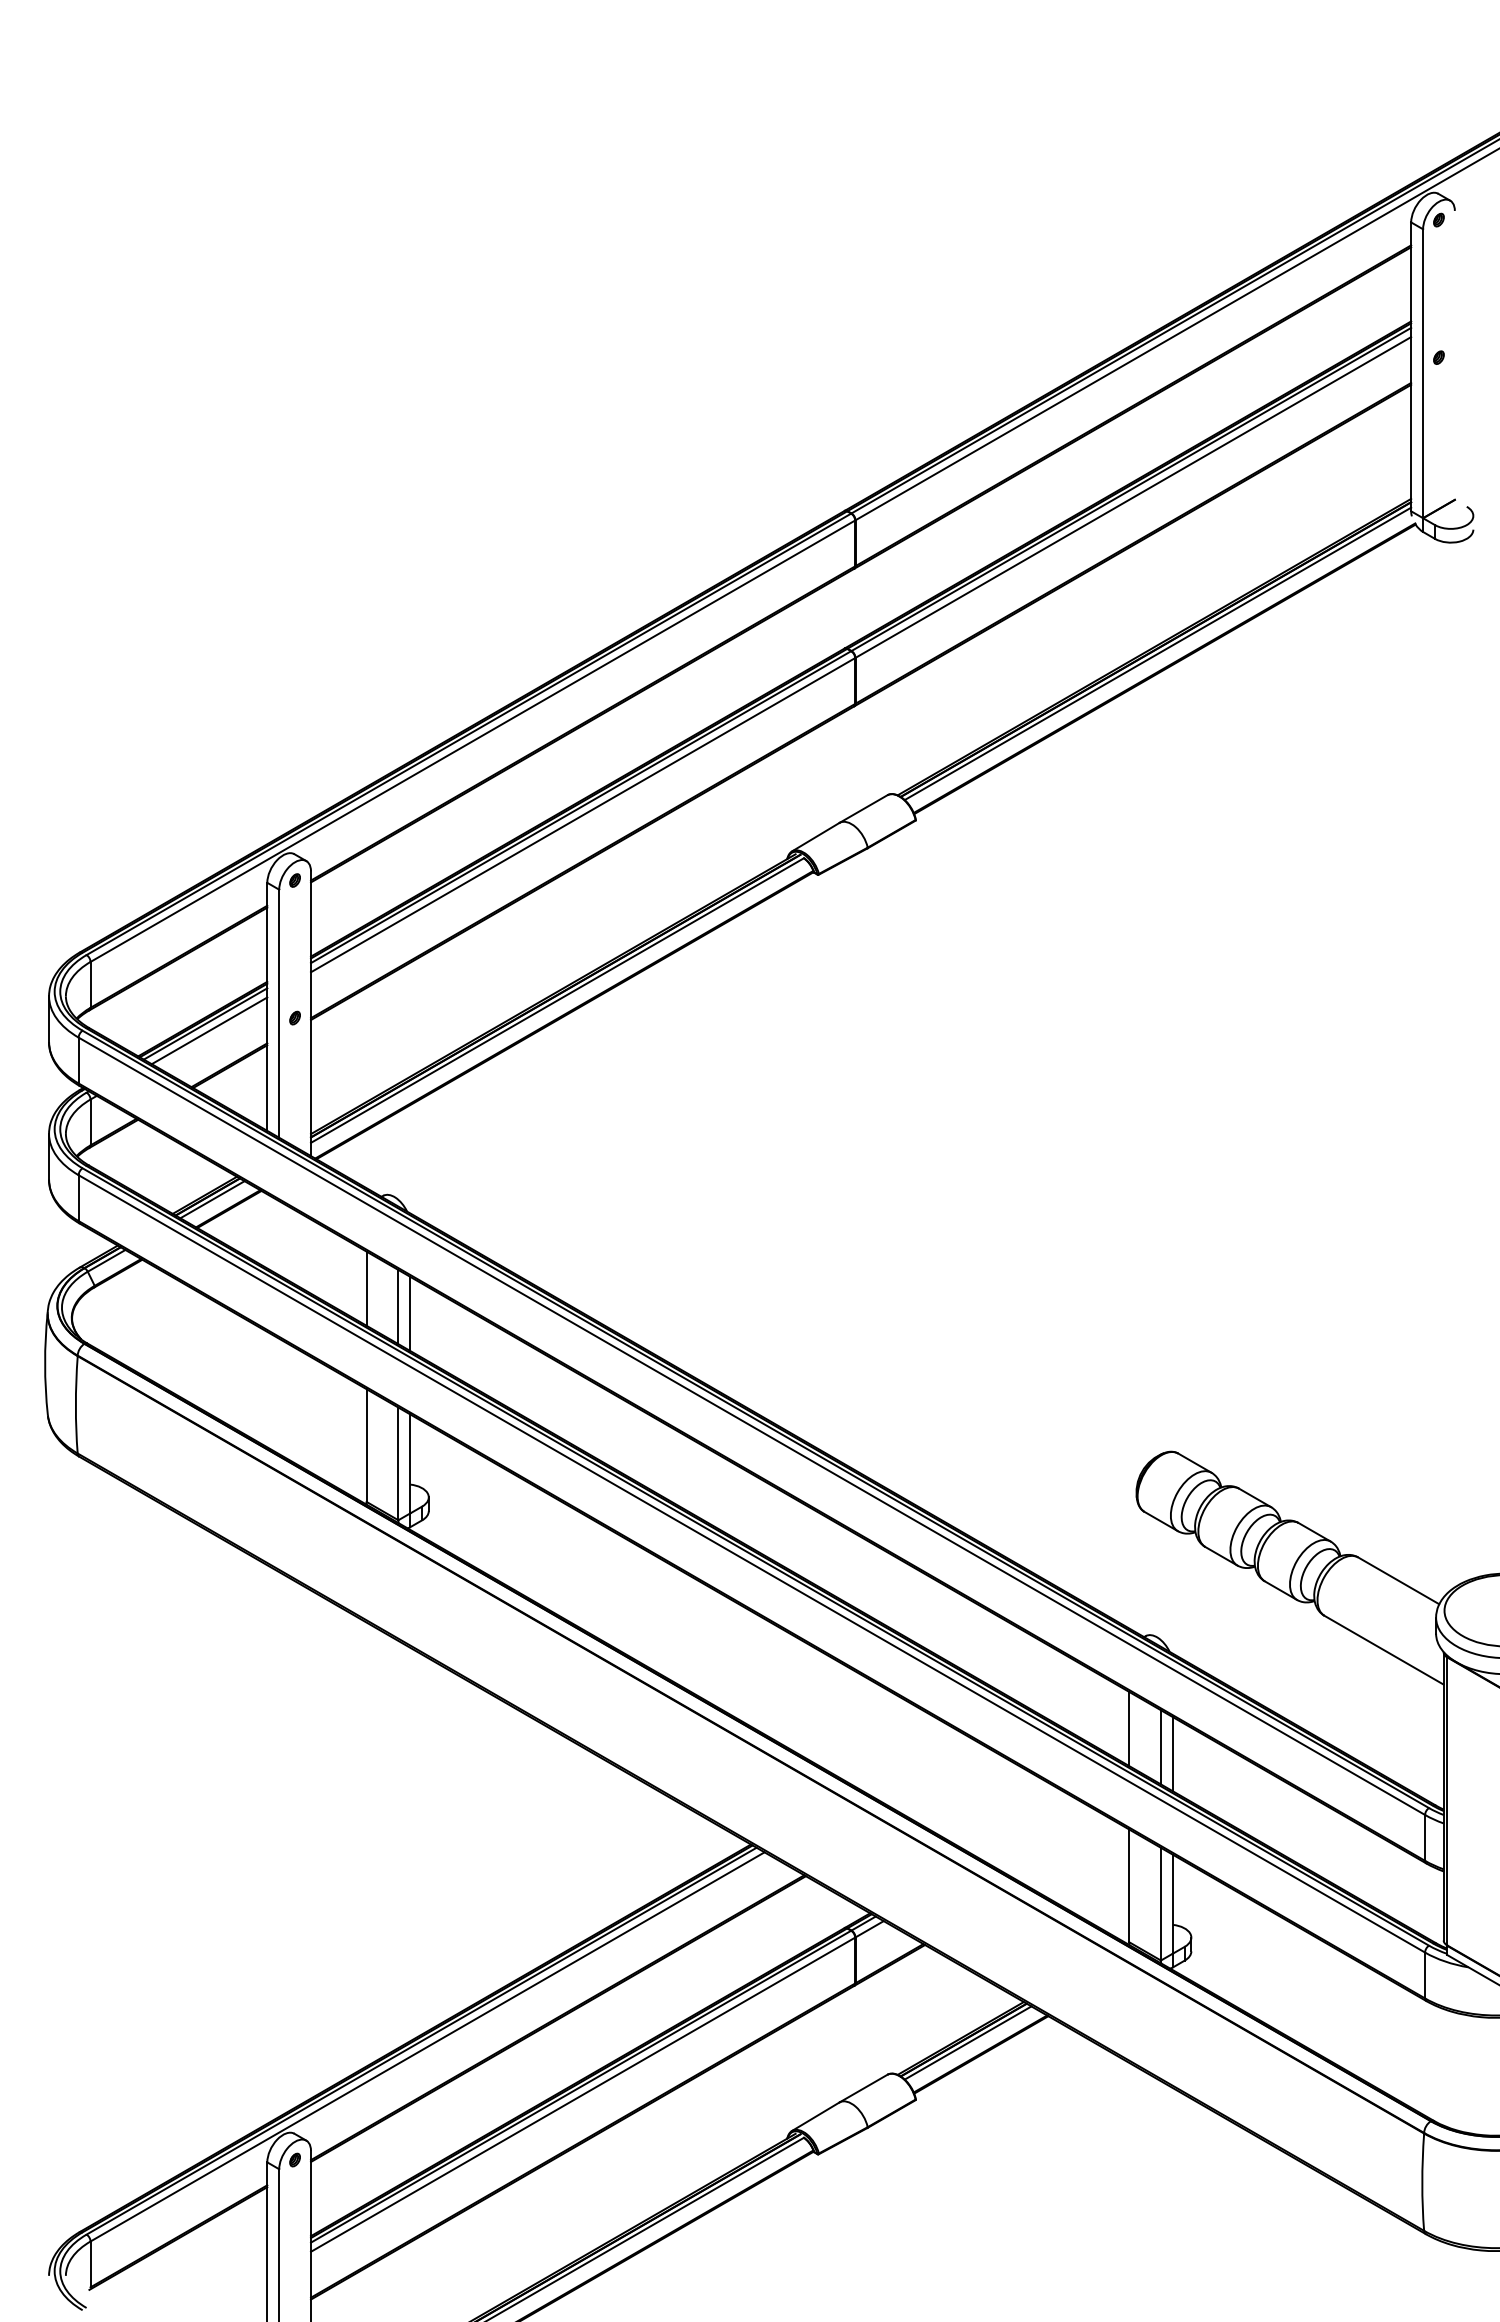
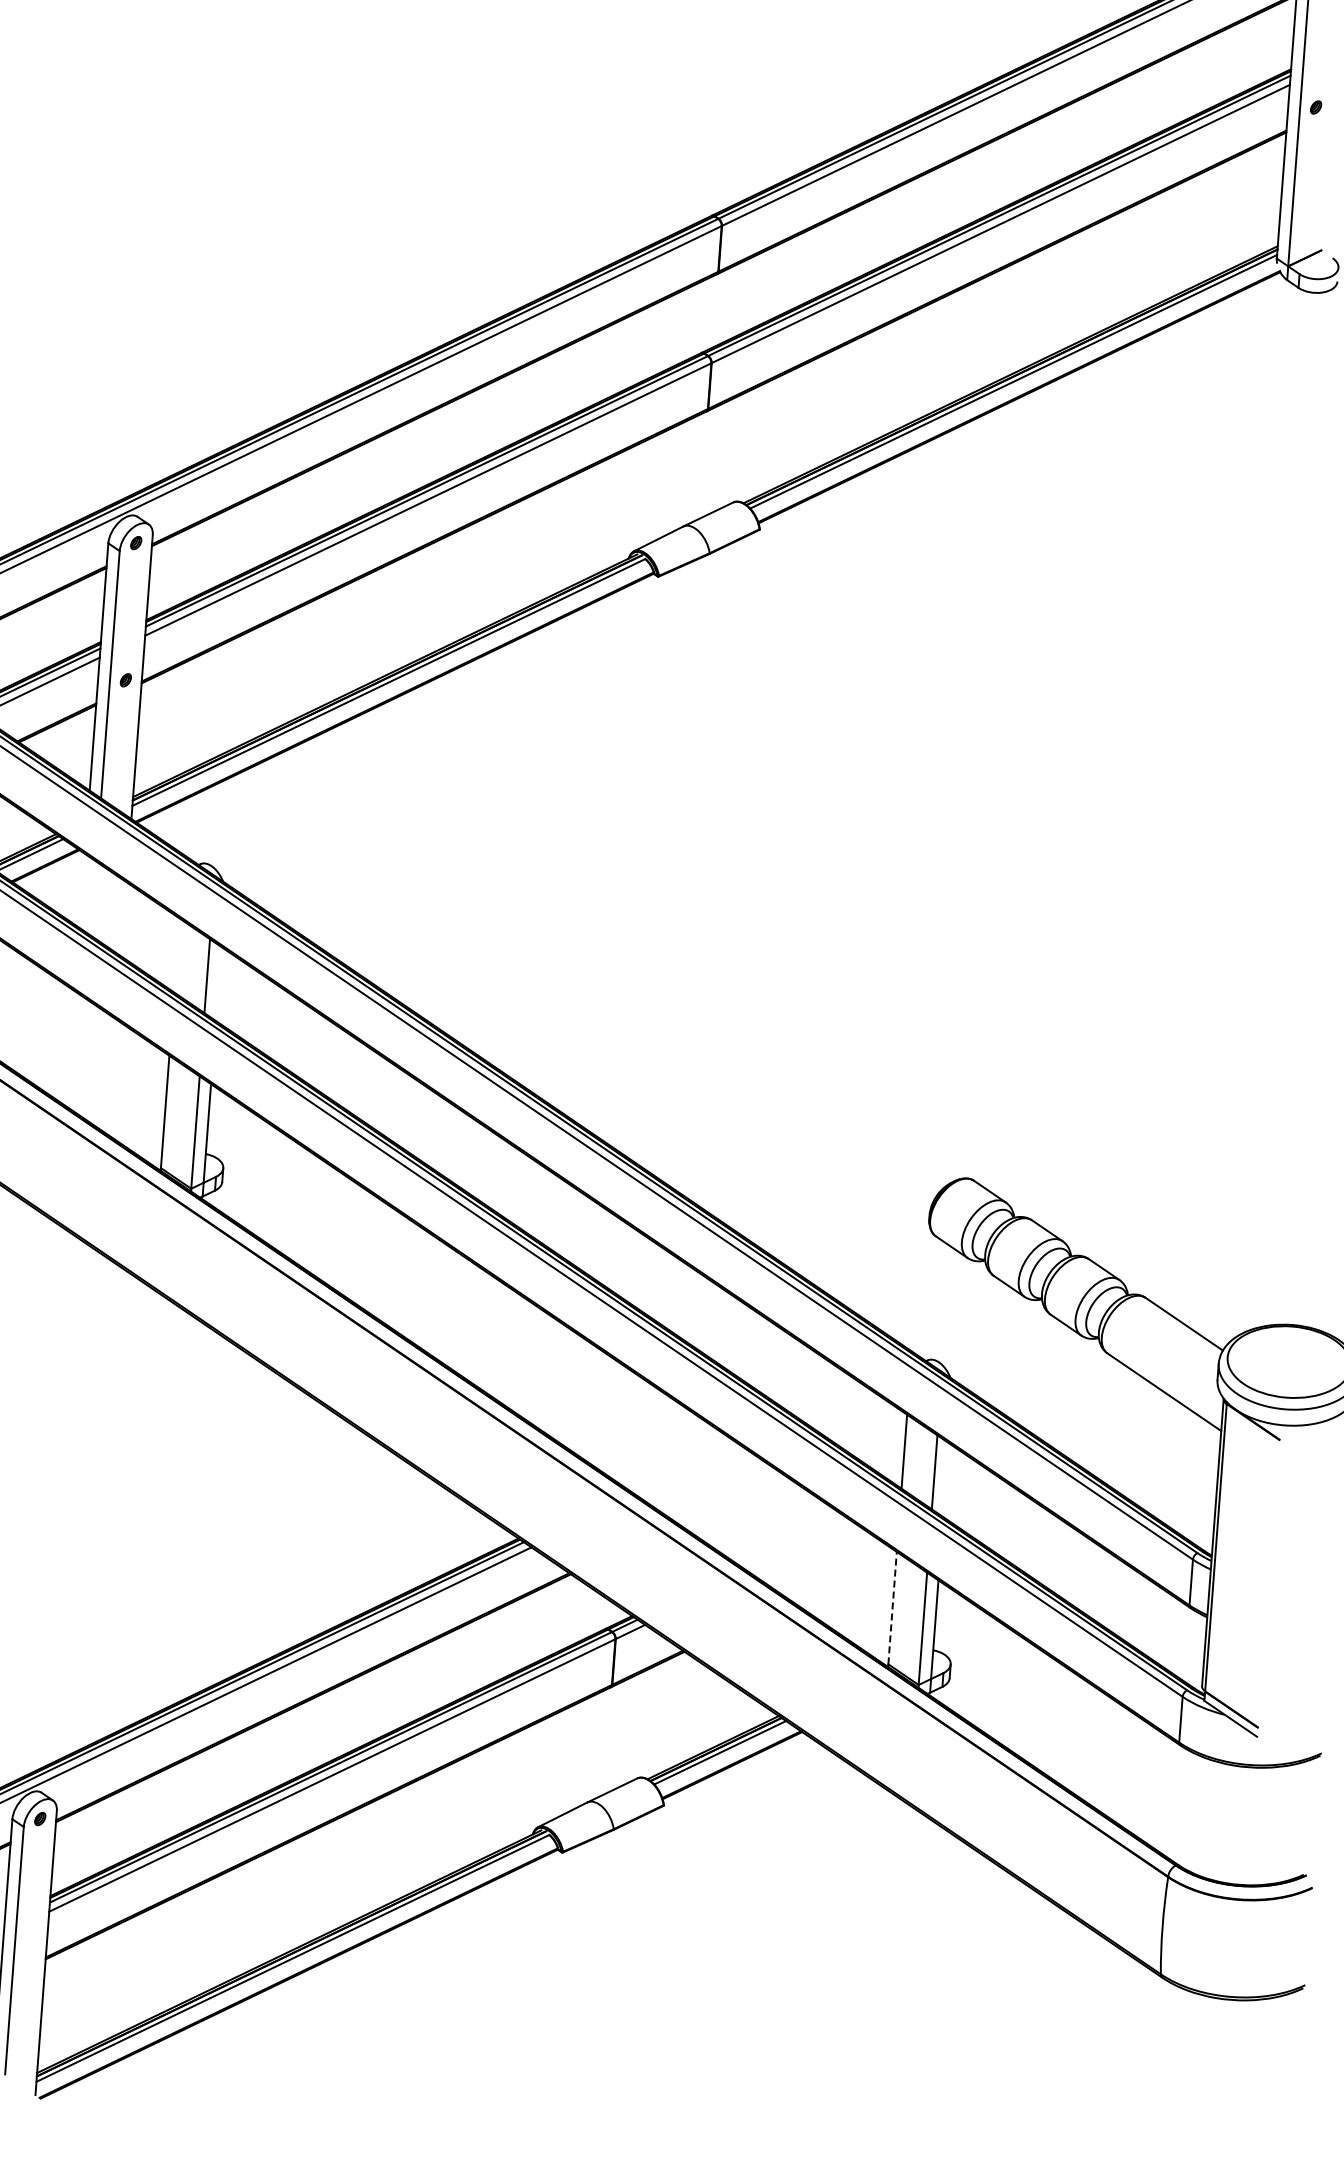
line: (366, 1288) -> (176, 955), removed
line: (410, 1313) -> (218, 983), removed
line: (1172, 1754) -> (945, 1480), removed
line: (1129, 1885) -> (892, 1607), solid -> dashed

